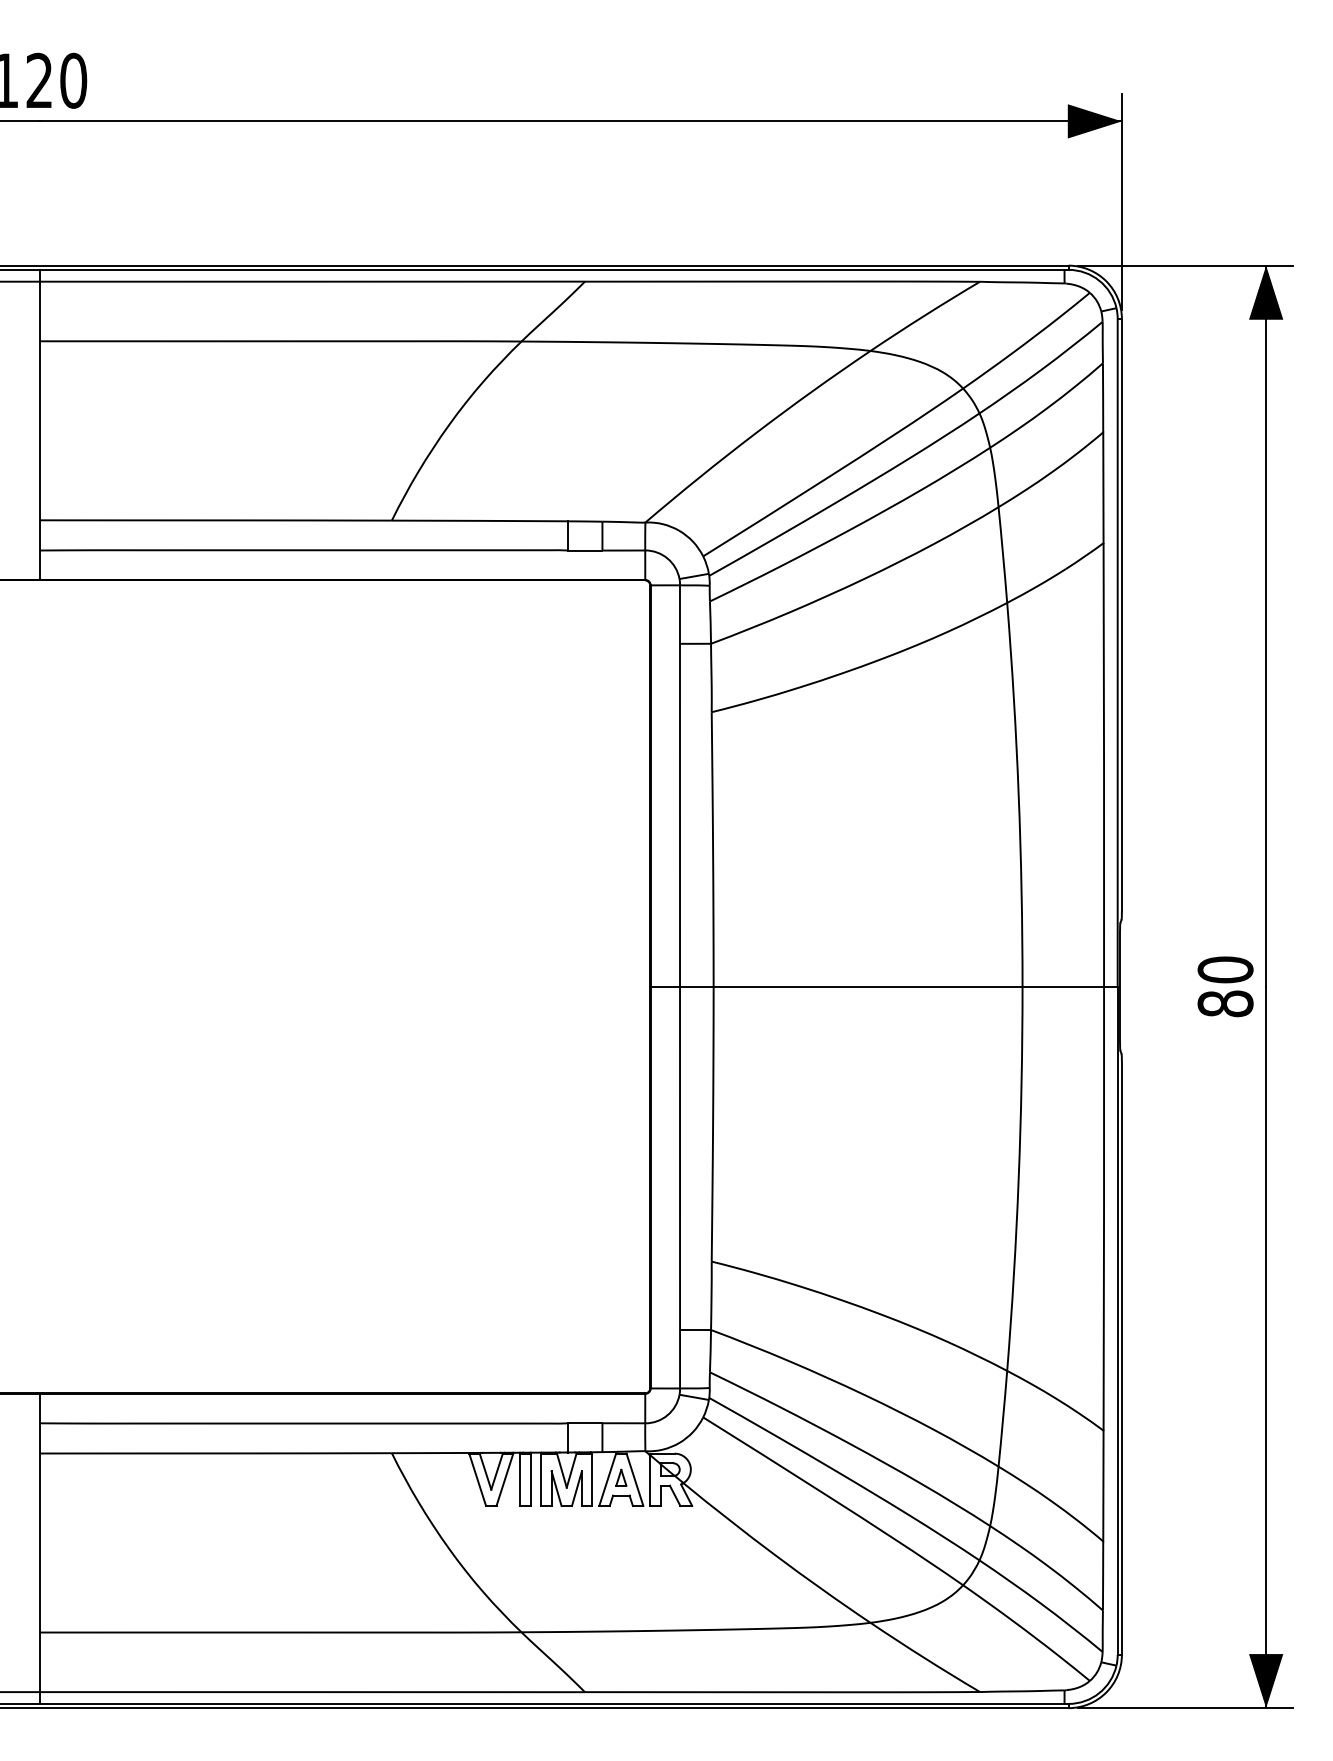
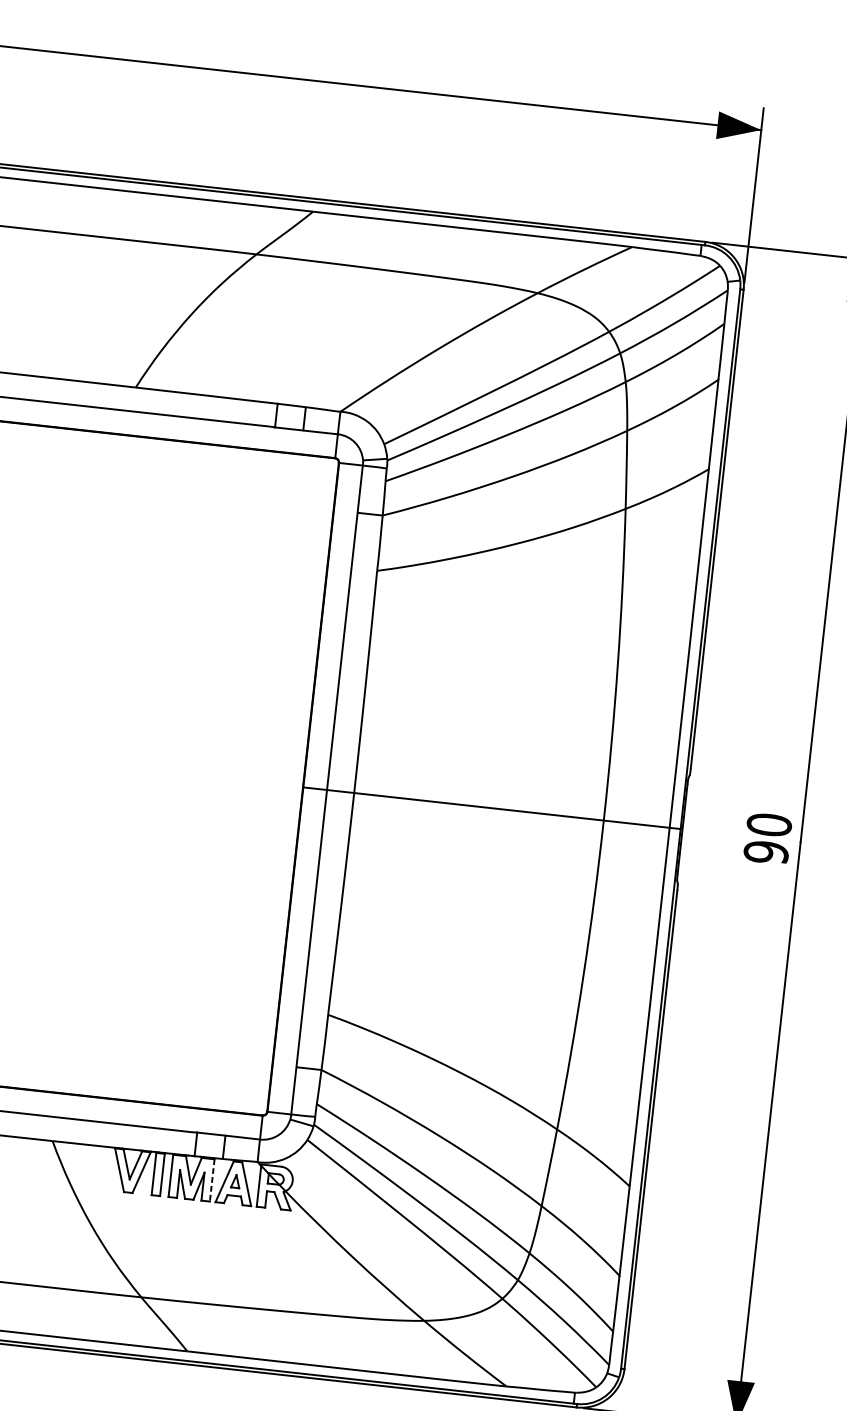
text: (1225, 1003) -> (766, 852), 80 -> 90
line: (592, 1480) -> (212, 1181), solid -> dashed

